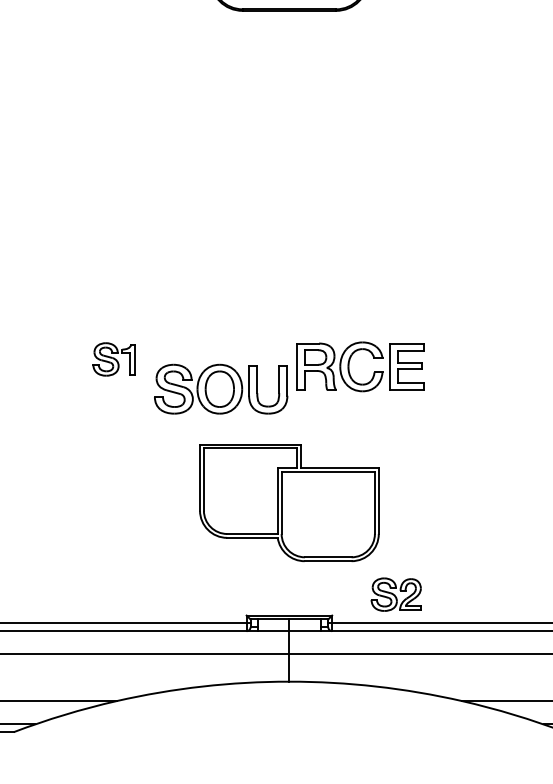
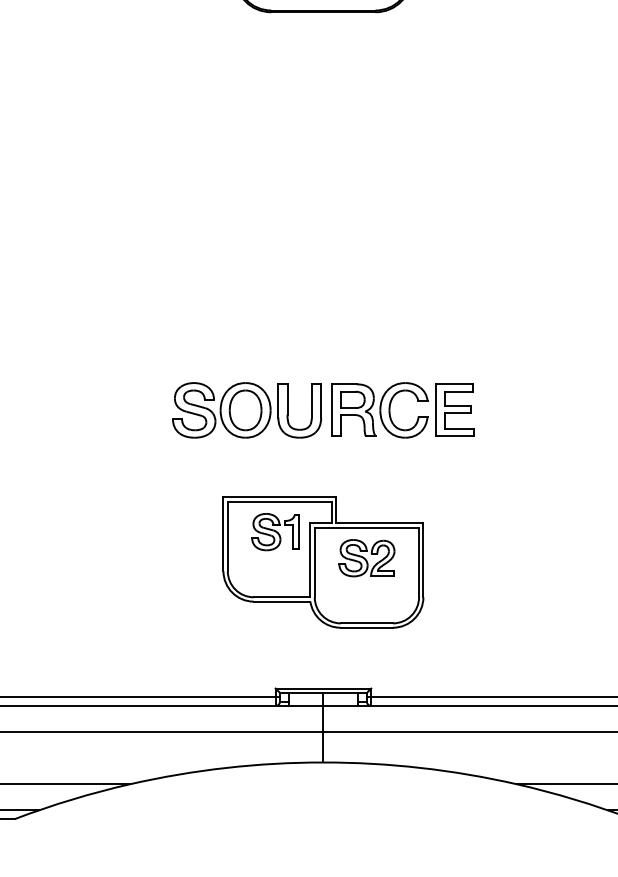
part: (114, 359) -> (275, 532), moved
part: (221, 389) -> (247, 410), moved
part: (395, 594) -> (366, 558), moved

